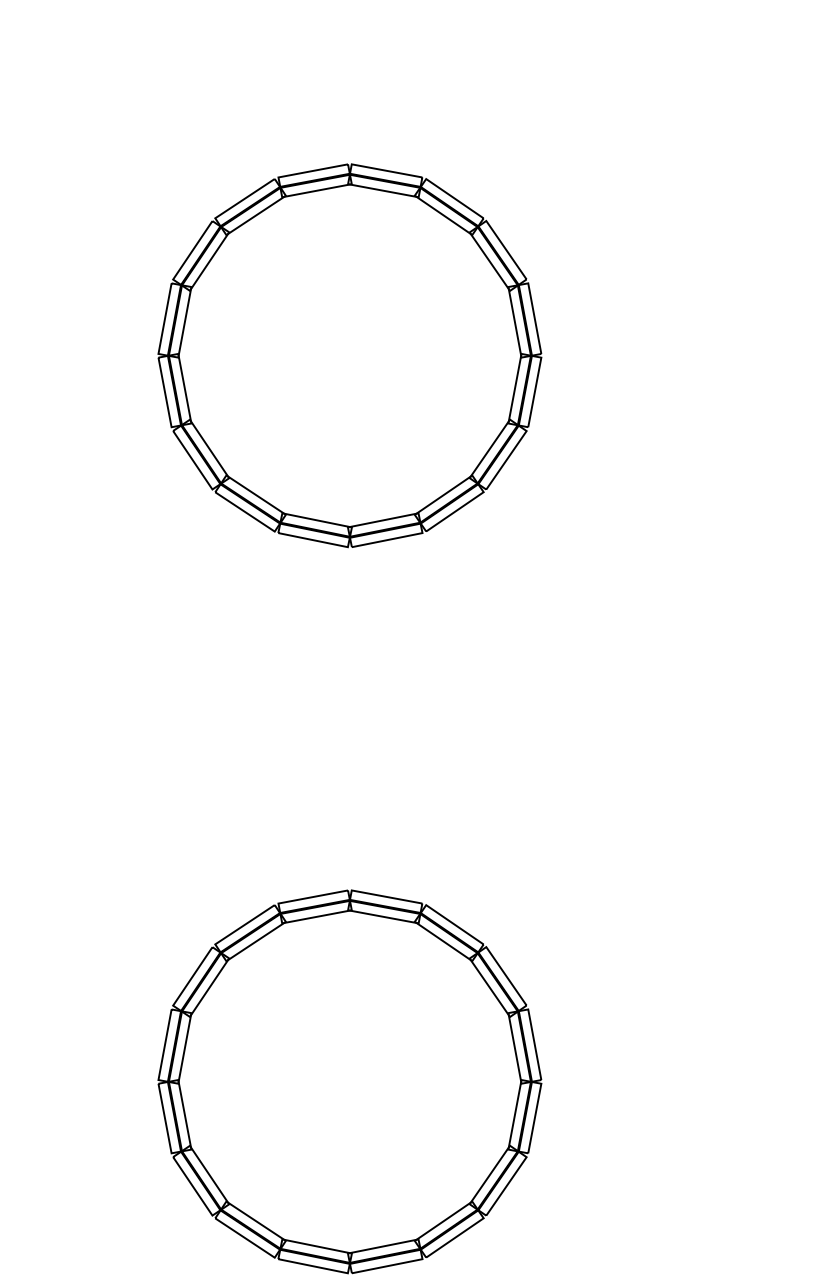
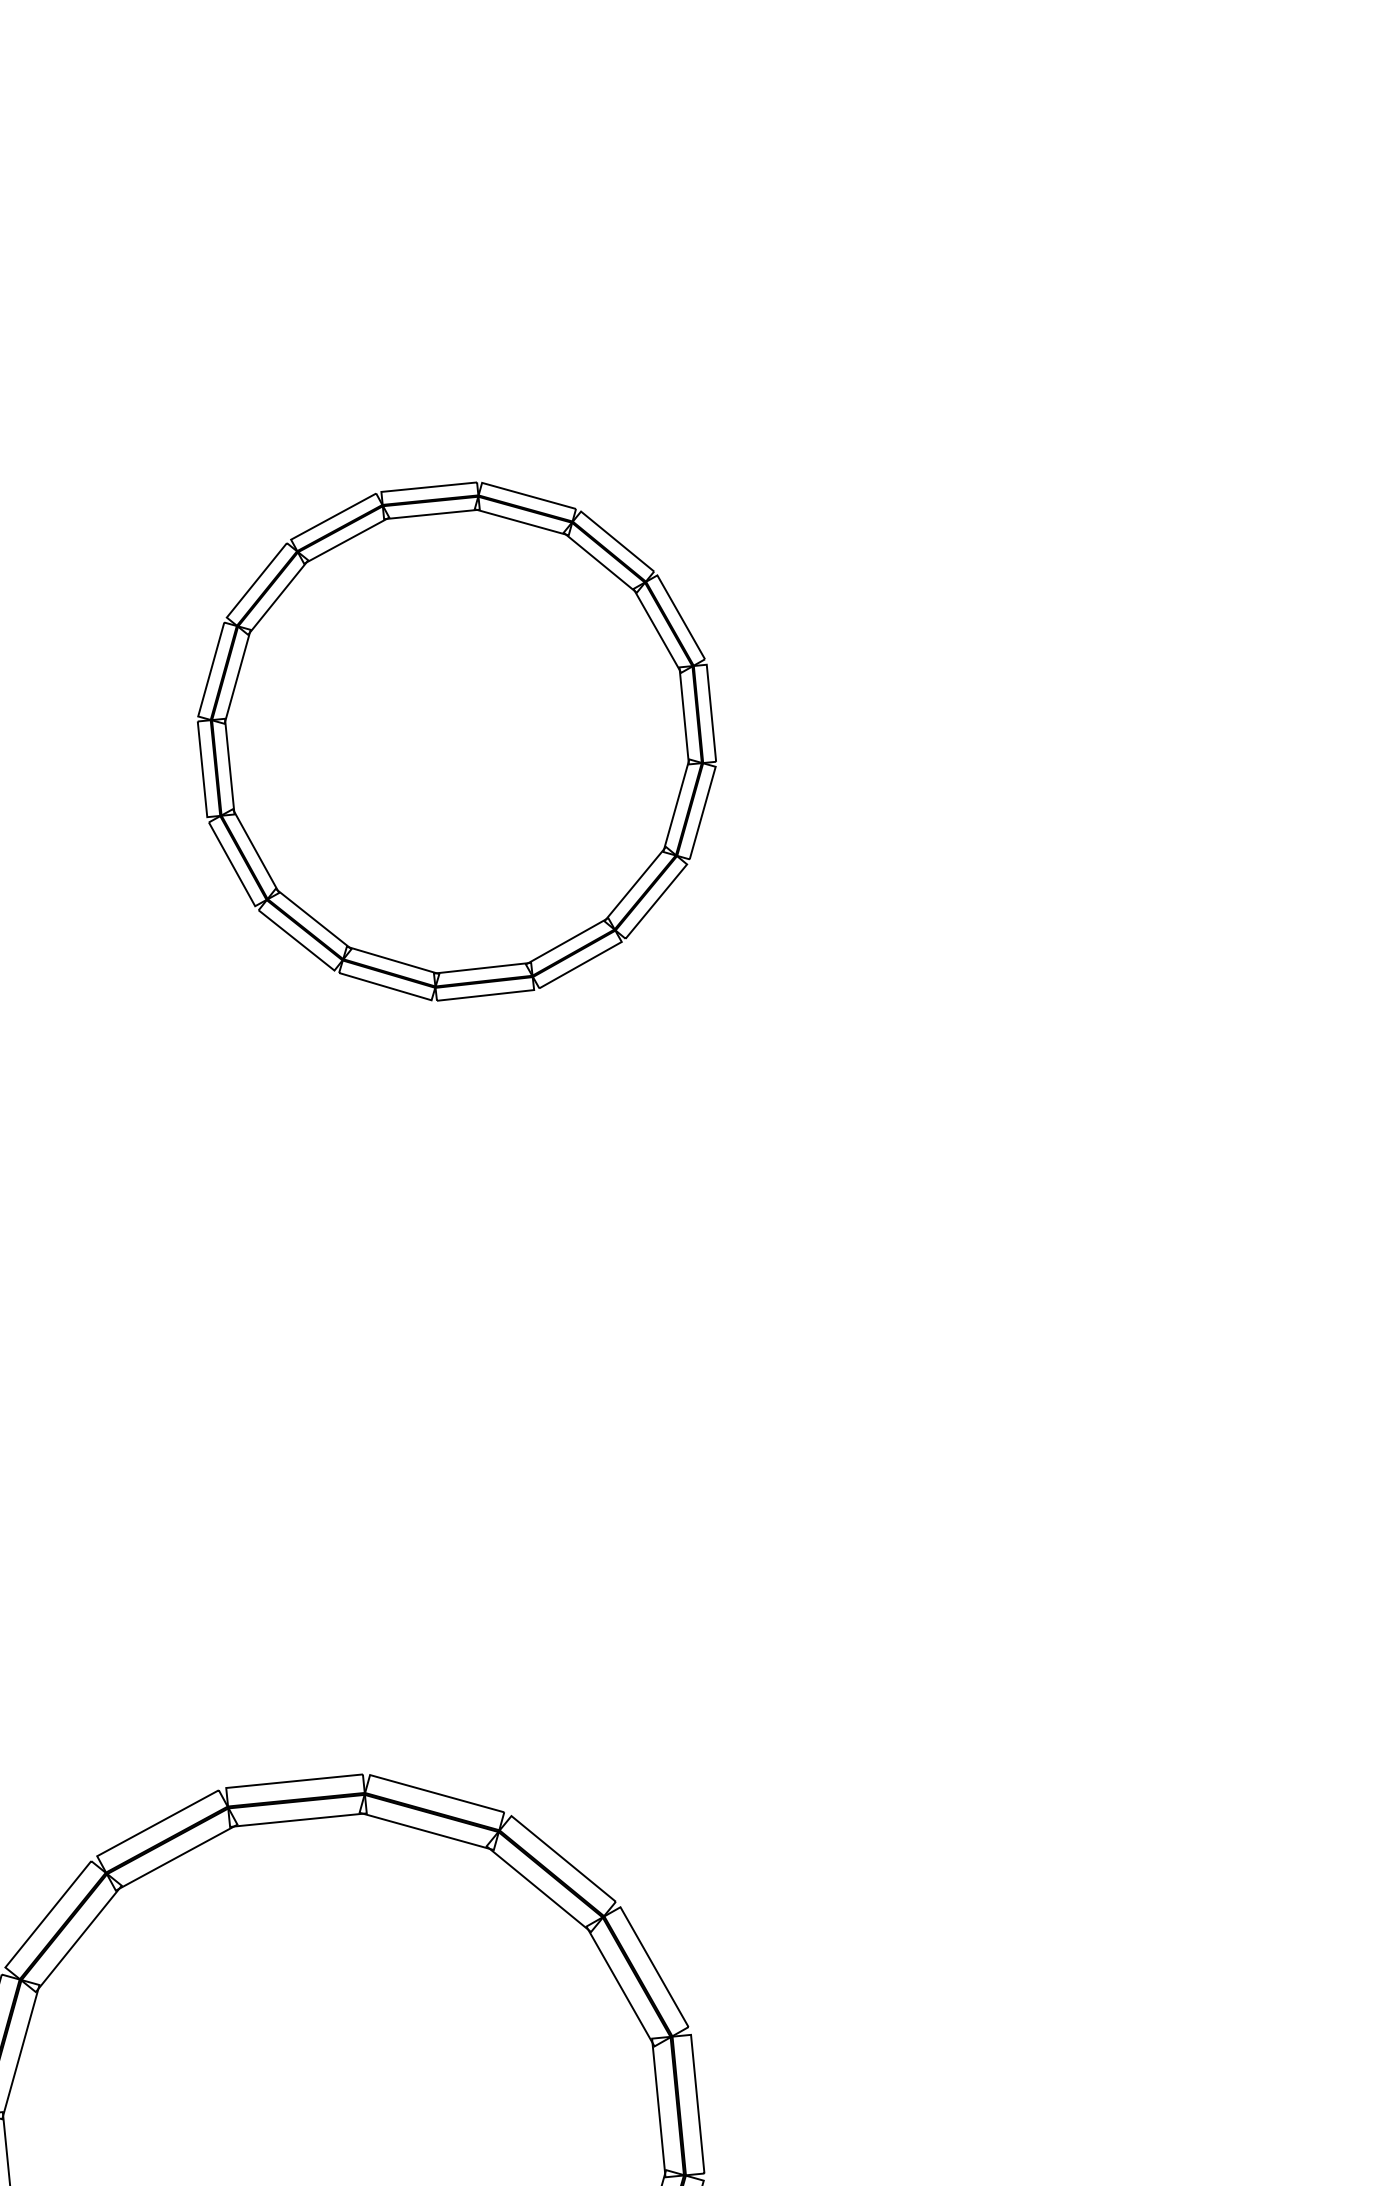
part: (349, 355) -> (456, 740), size x0.7

